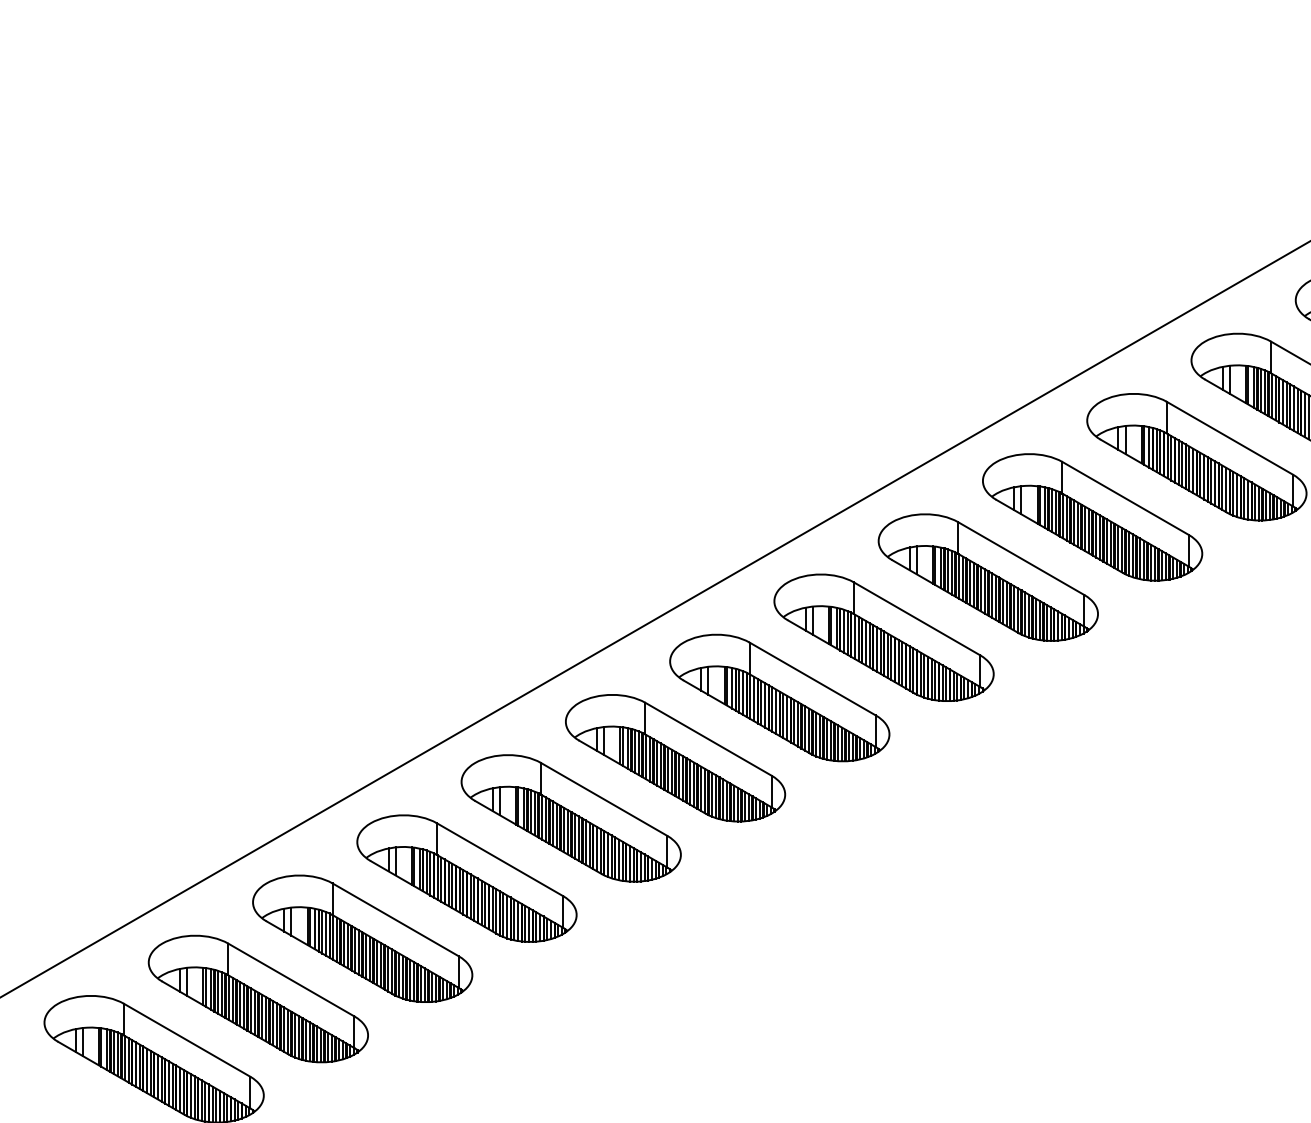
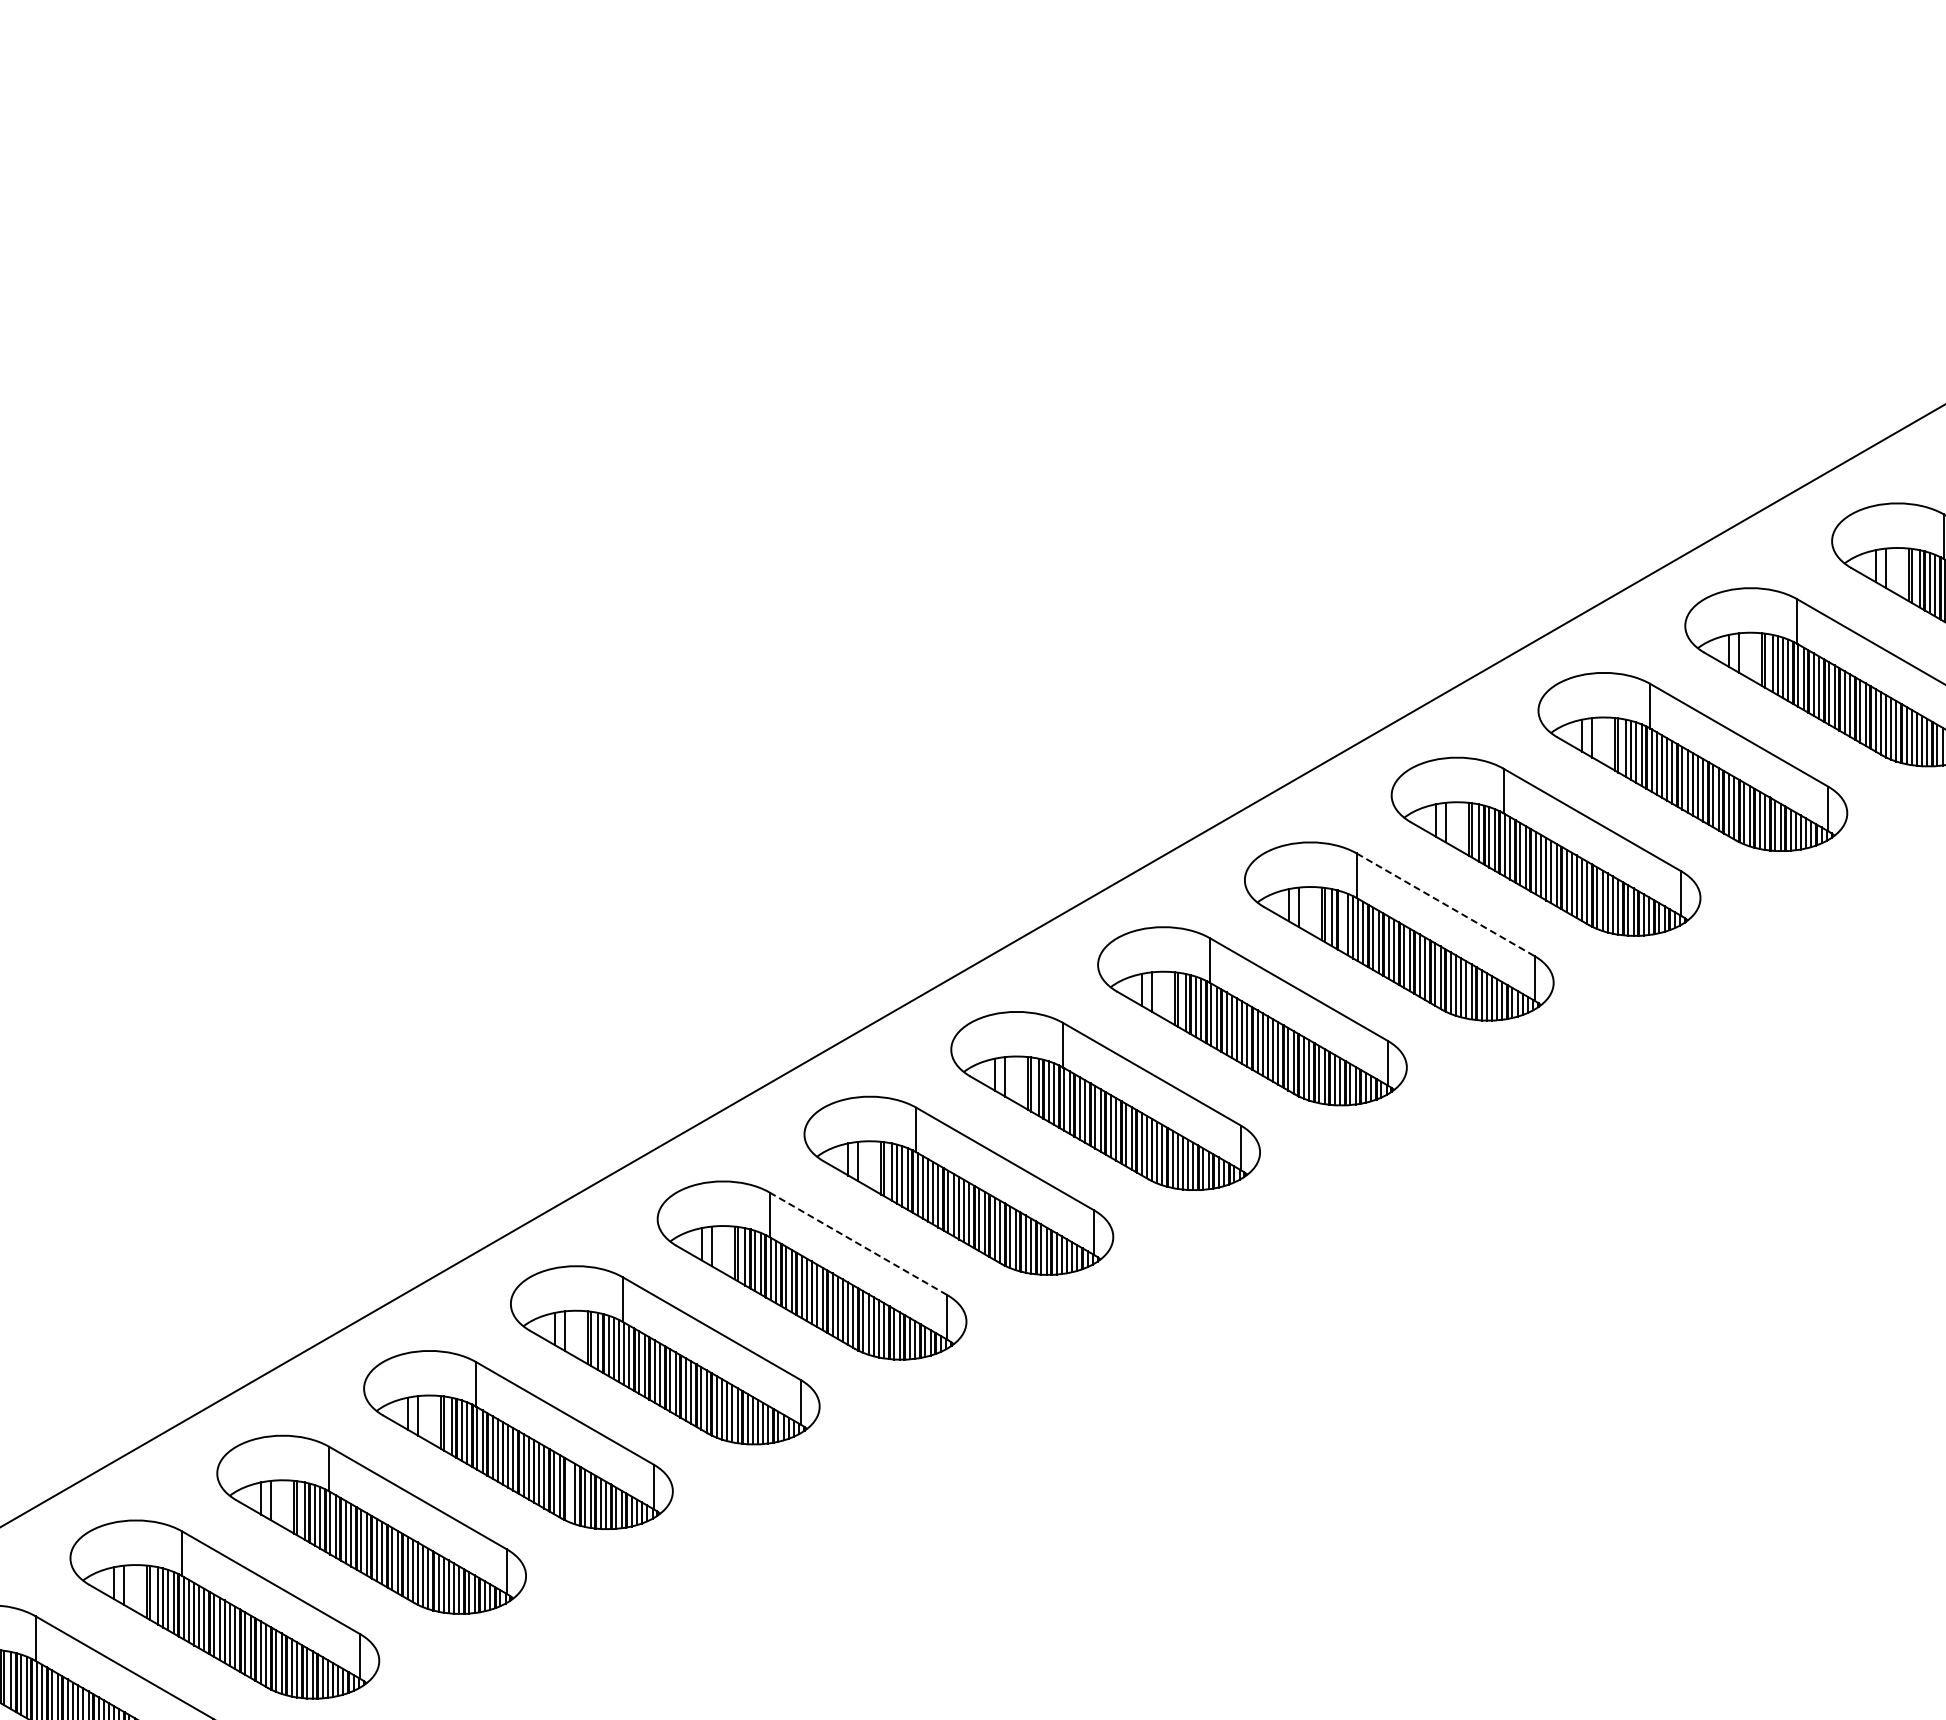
line: (1125, 498) -> (1445, 904), solid -> dashed
line: (1052, 510) -> (1342, 921), removed
line: (708, 739) -> (858, 1243), solid -> dashed
line: (503, 915) -> (569, 1491), removed

